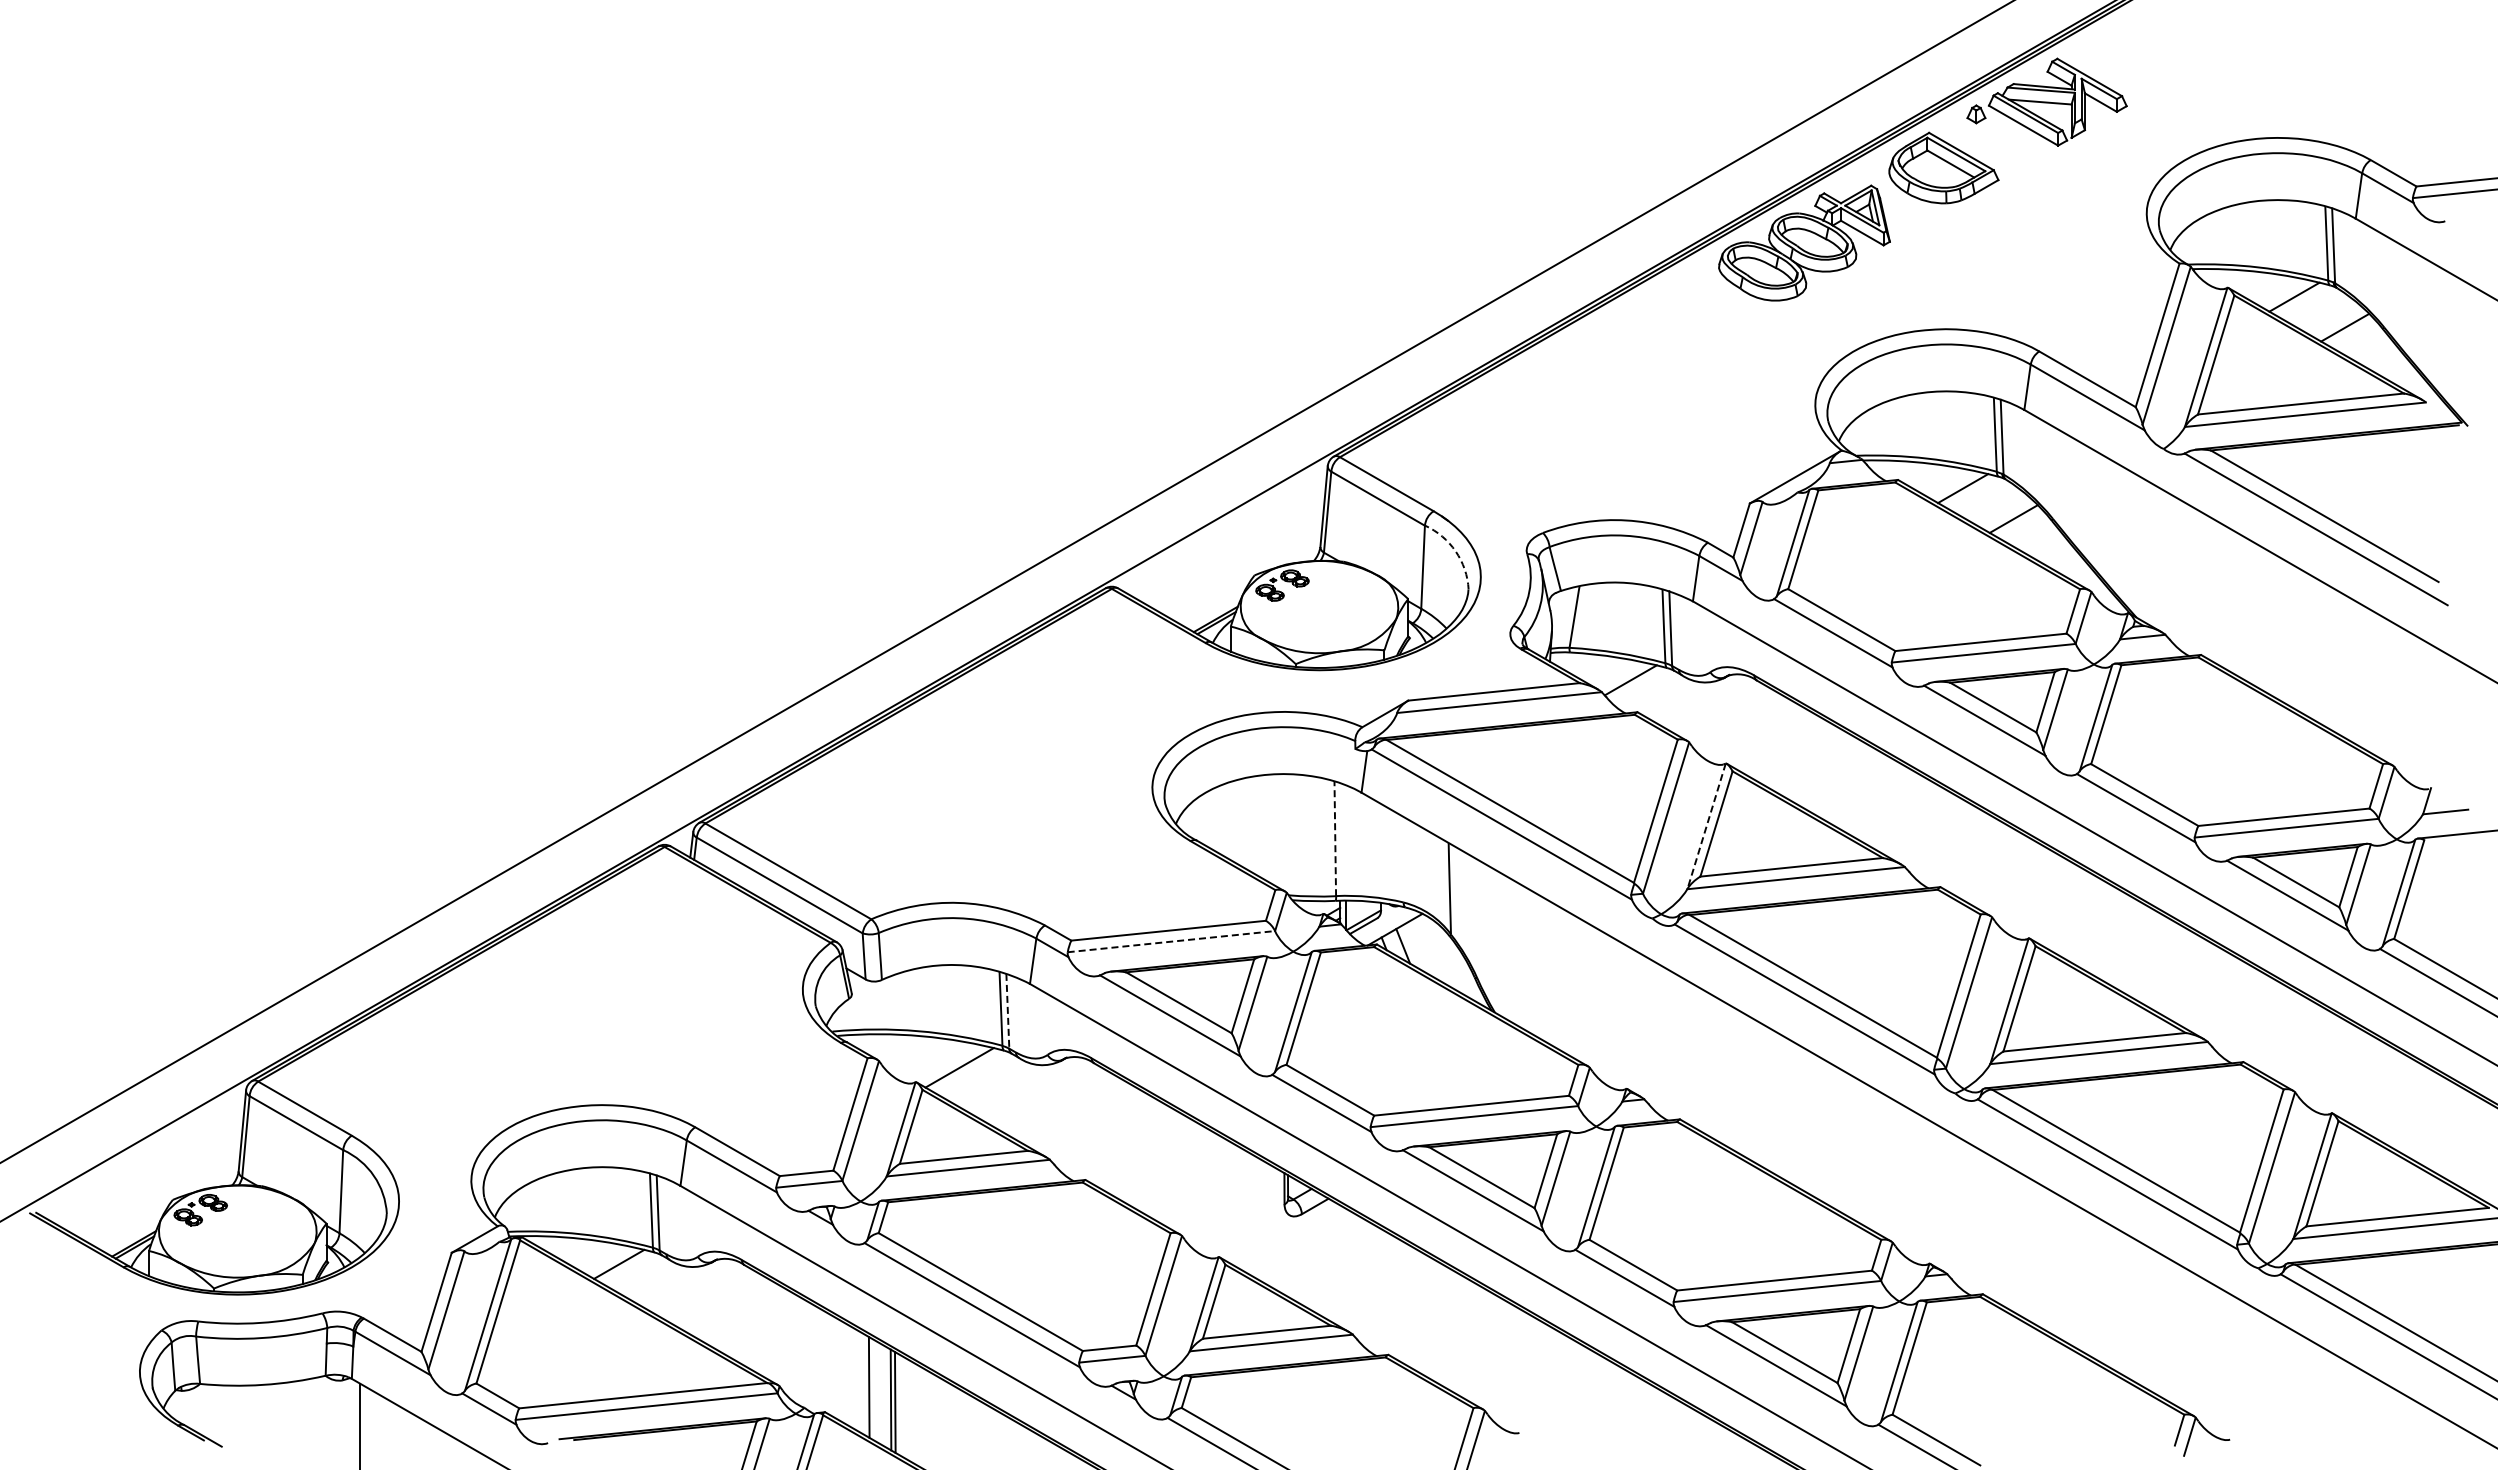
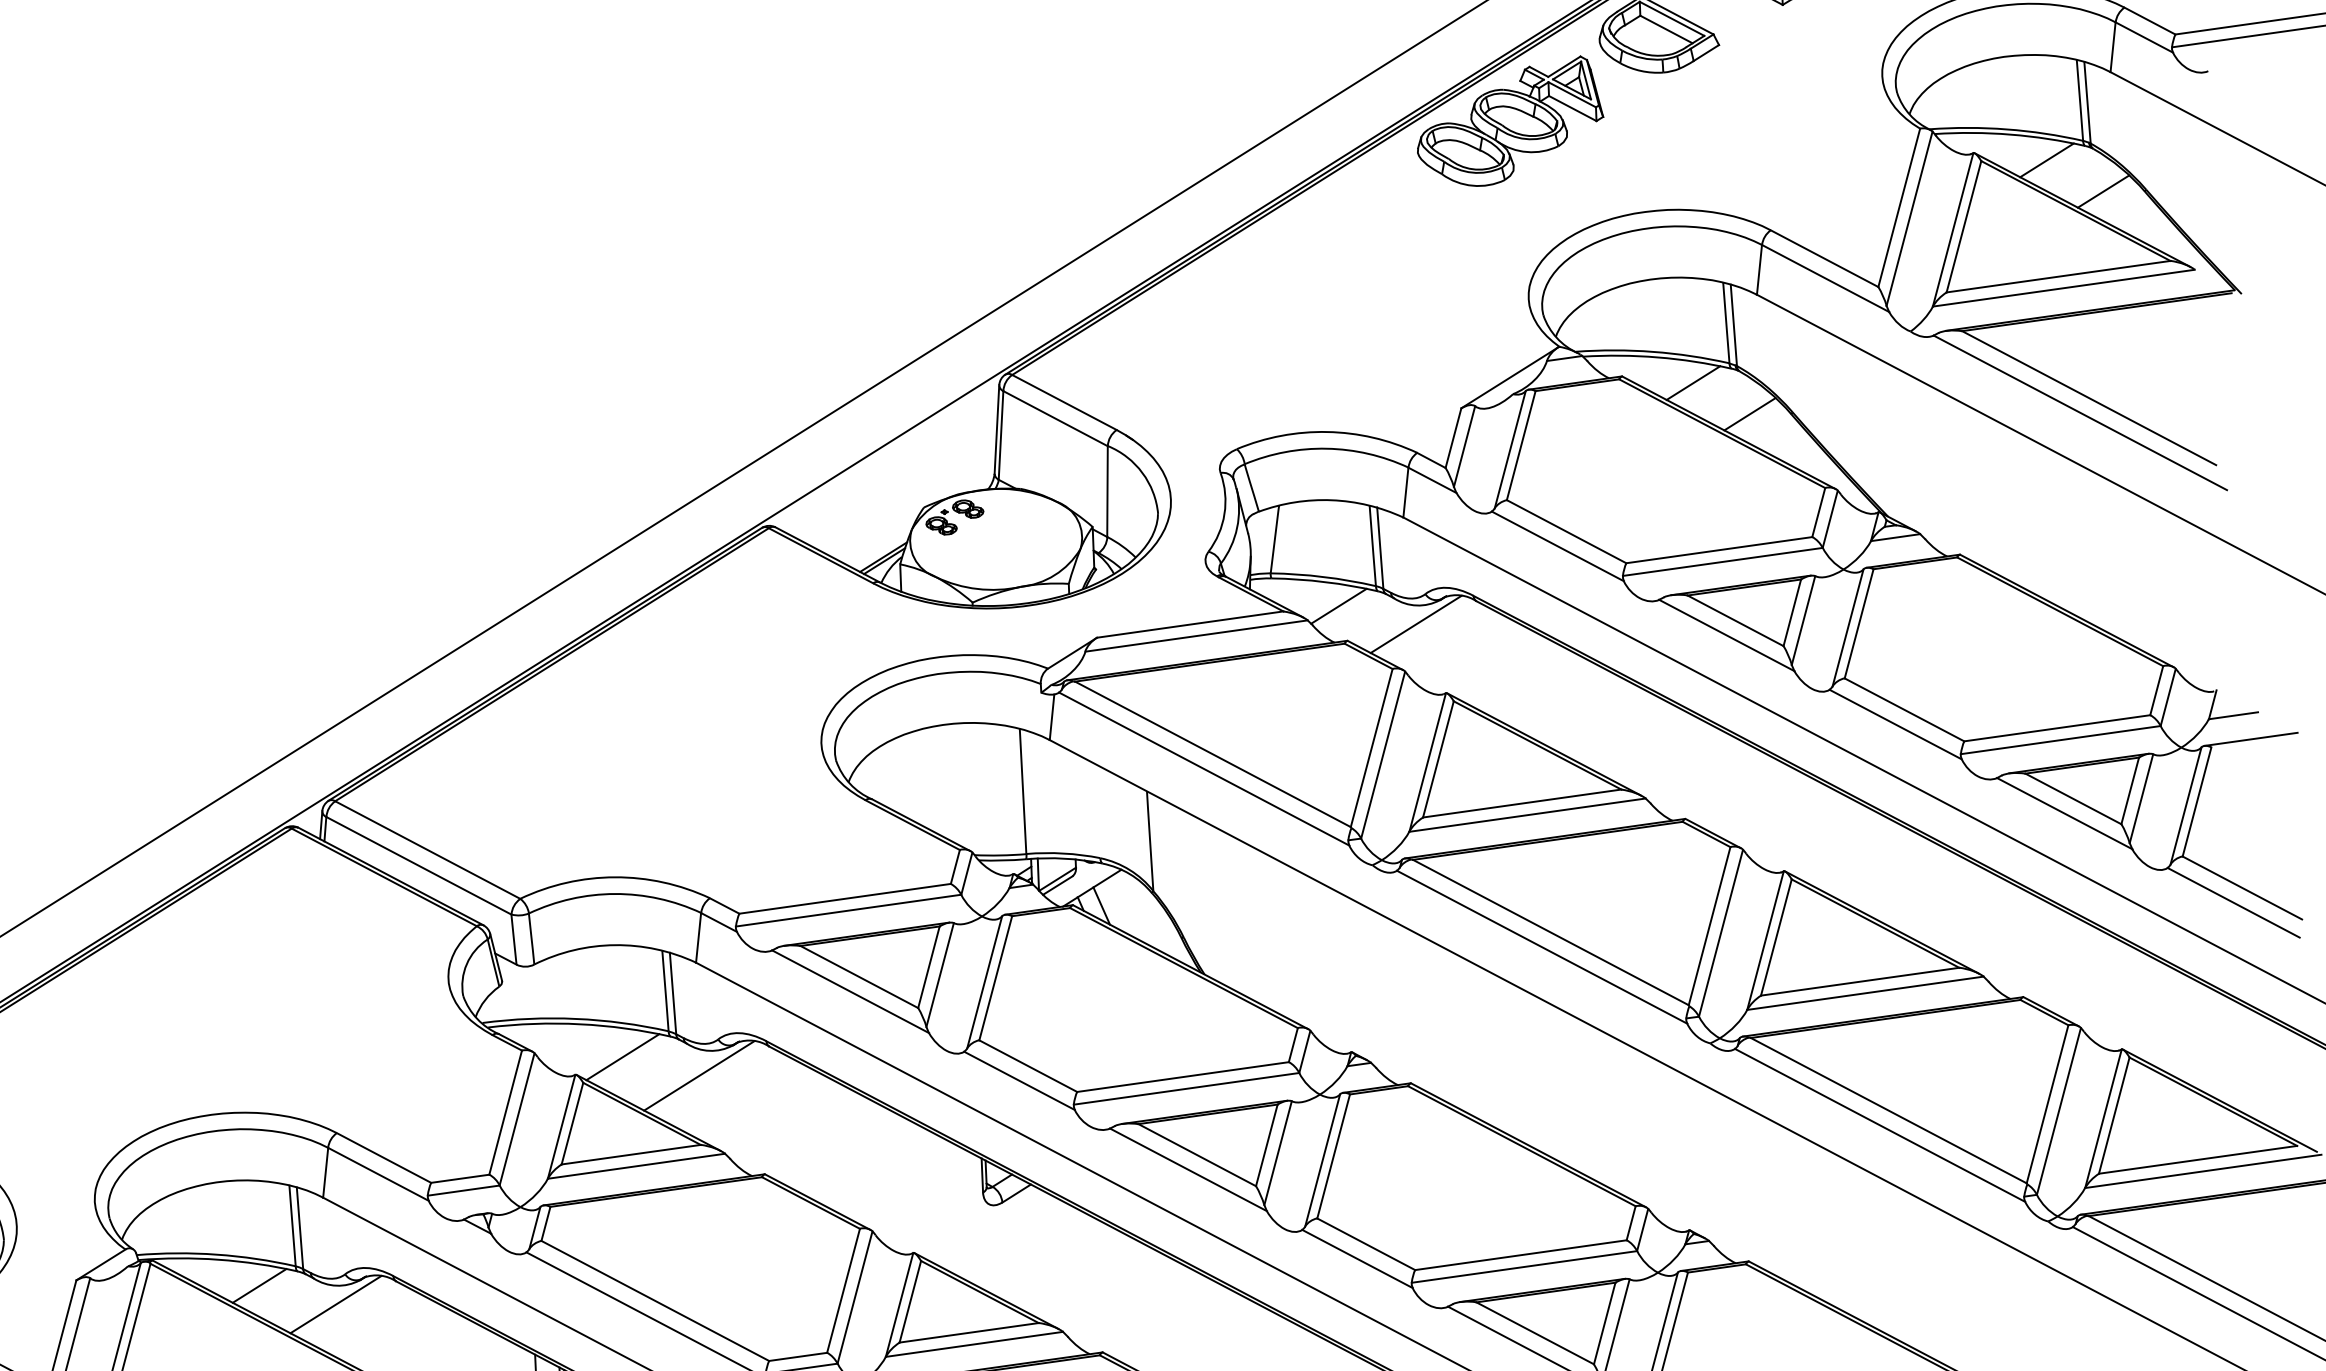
arc: (1455, 551) -> (1142, 473), dashed -> solid
line: (1700, 699) -> (1415, 624), added
line: (1706, 826) -> (1427, 762), dashed -> solid
line: (1335, 837) -> (1023, 790), dashed -> solid
line: (1171, 941) -> (848, 910), dashed -> solid
line: (1007, 1011) -> (672, 993), dashed -> solid
line: (1028, 1087) -> (698, 1075), added
line: (688, 1283) -> (336, 1303), added

